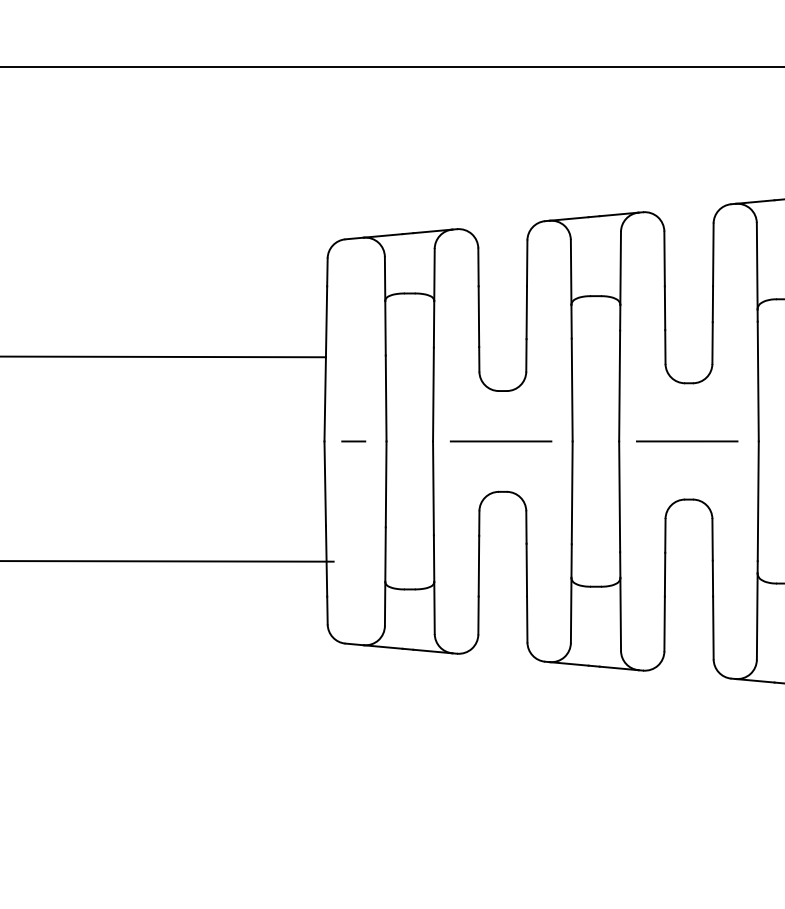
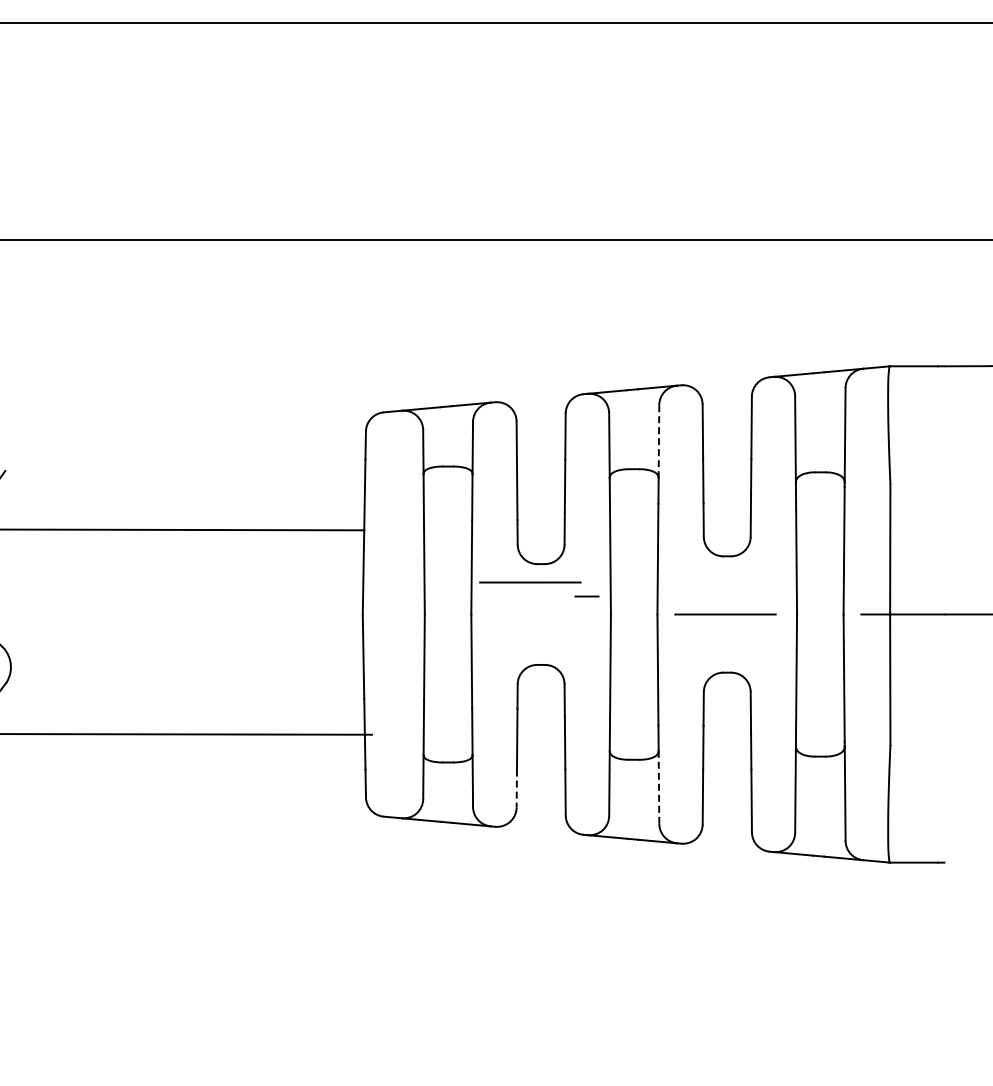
line: (620, 268) -> (658, 441), solid -> dashed
line: (353, 441) -> (586, 596), moved
line: (501, 441) -> (530, 582), moved
line: (621, 614) -> (659, 787), solid -> dashed
line: (478, 615) -> (516, 788), solid -> dashed

